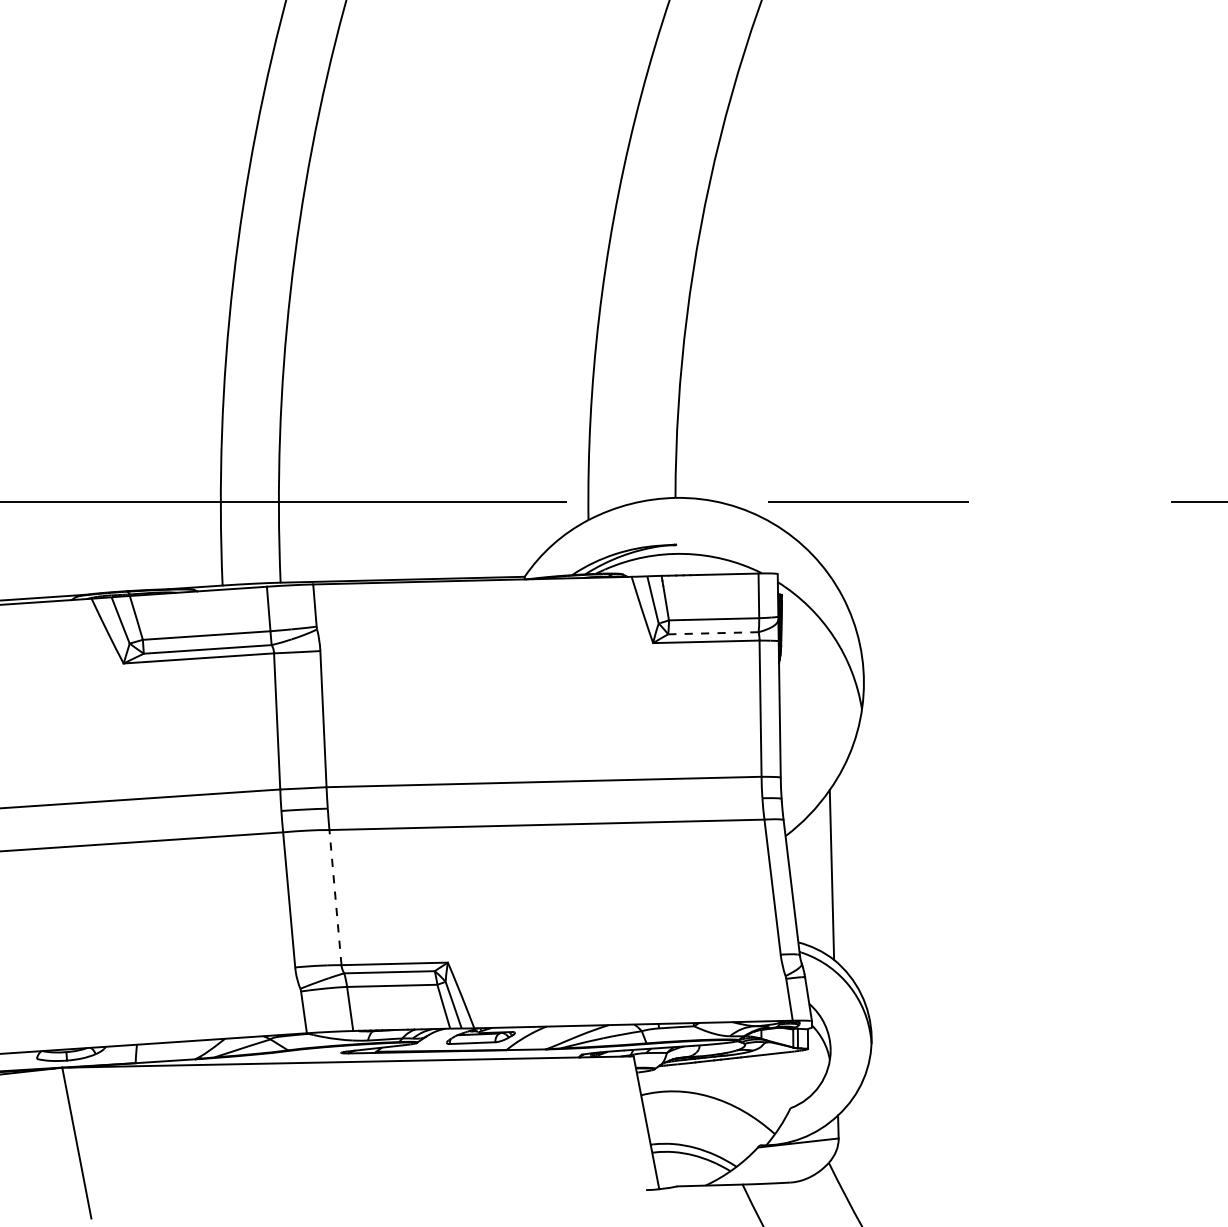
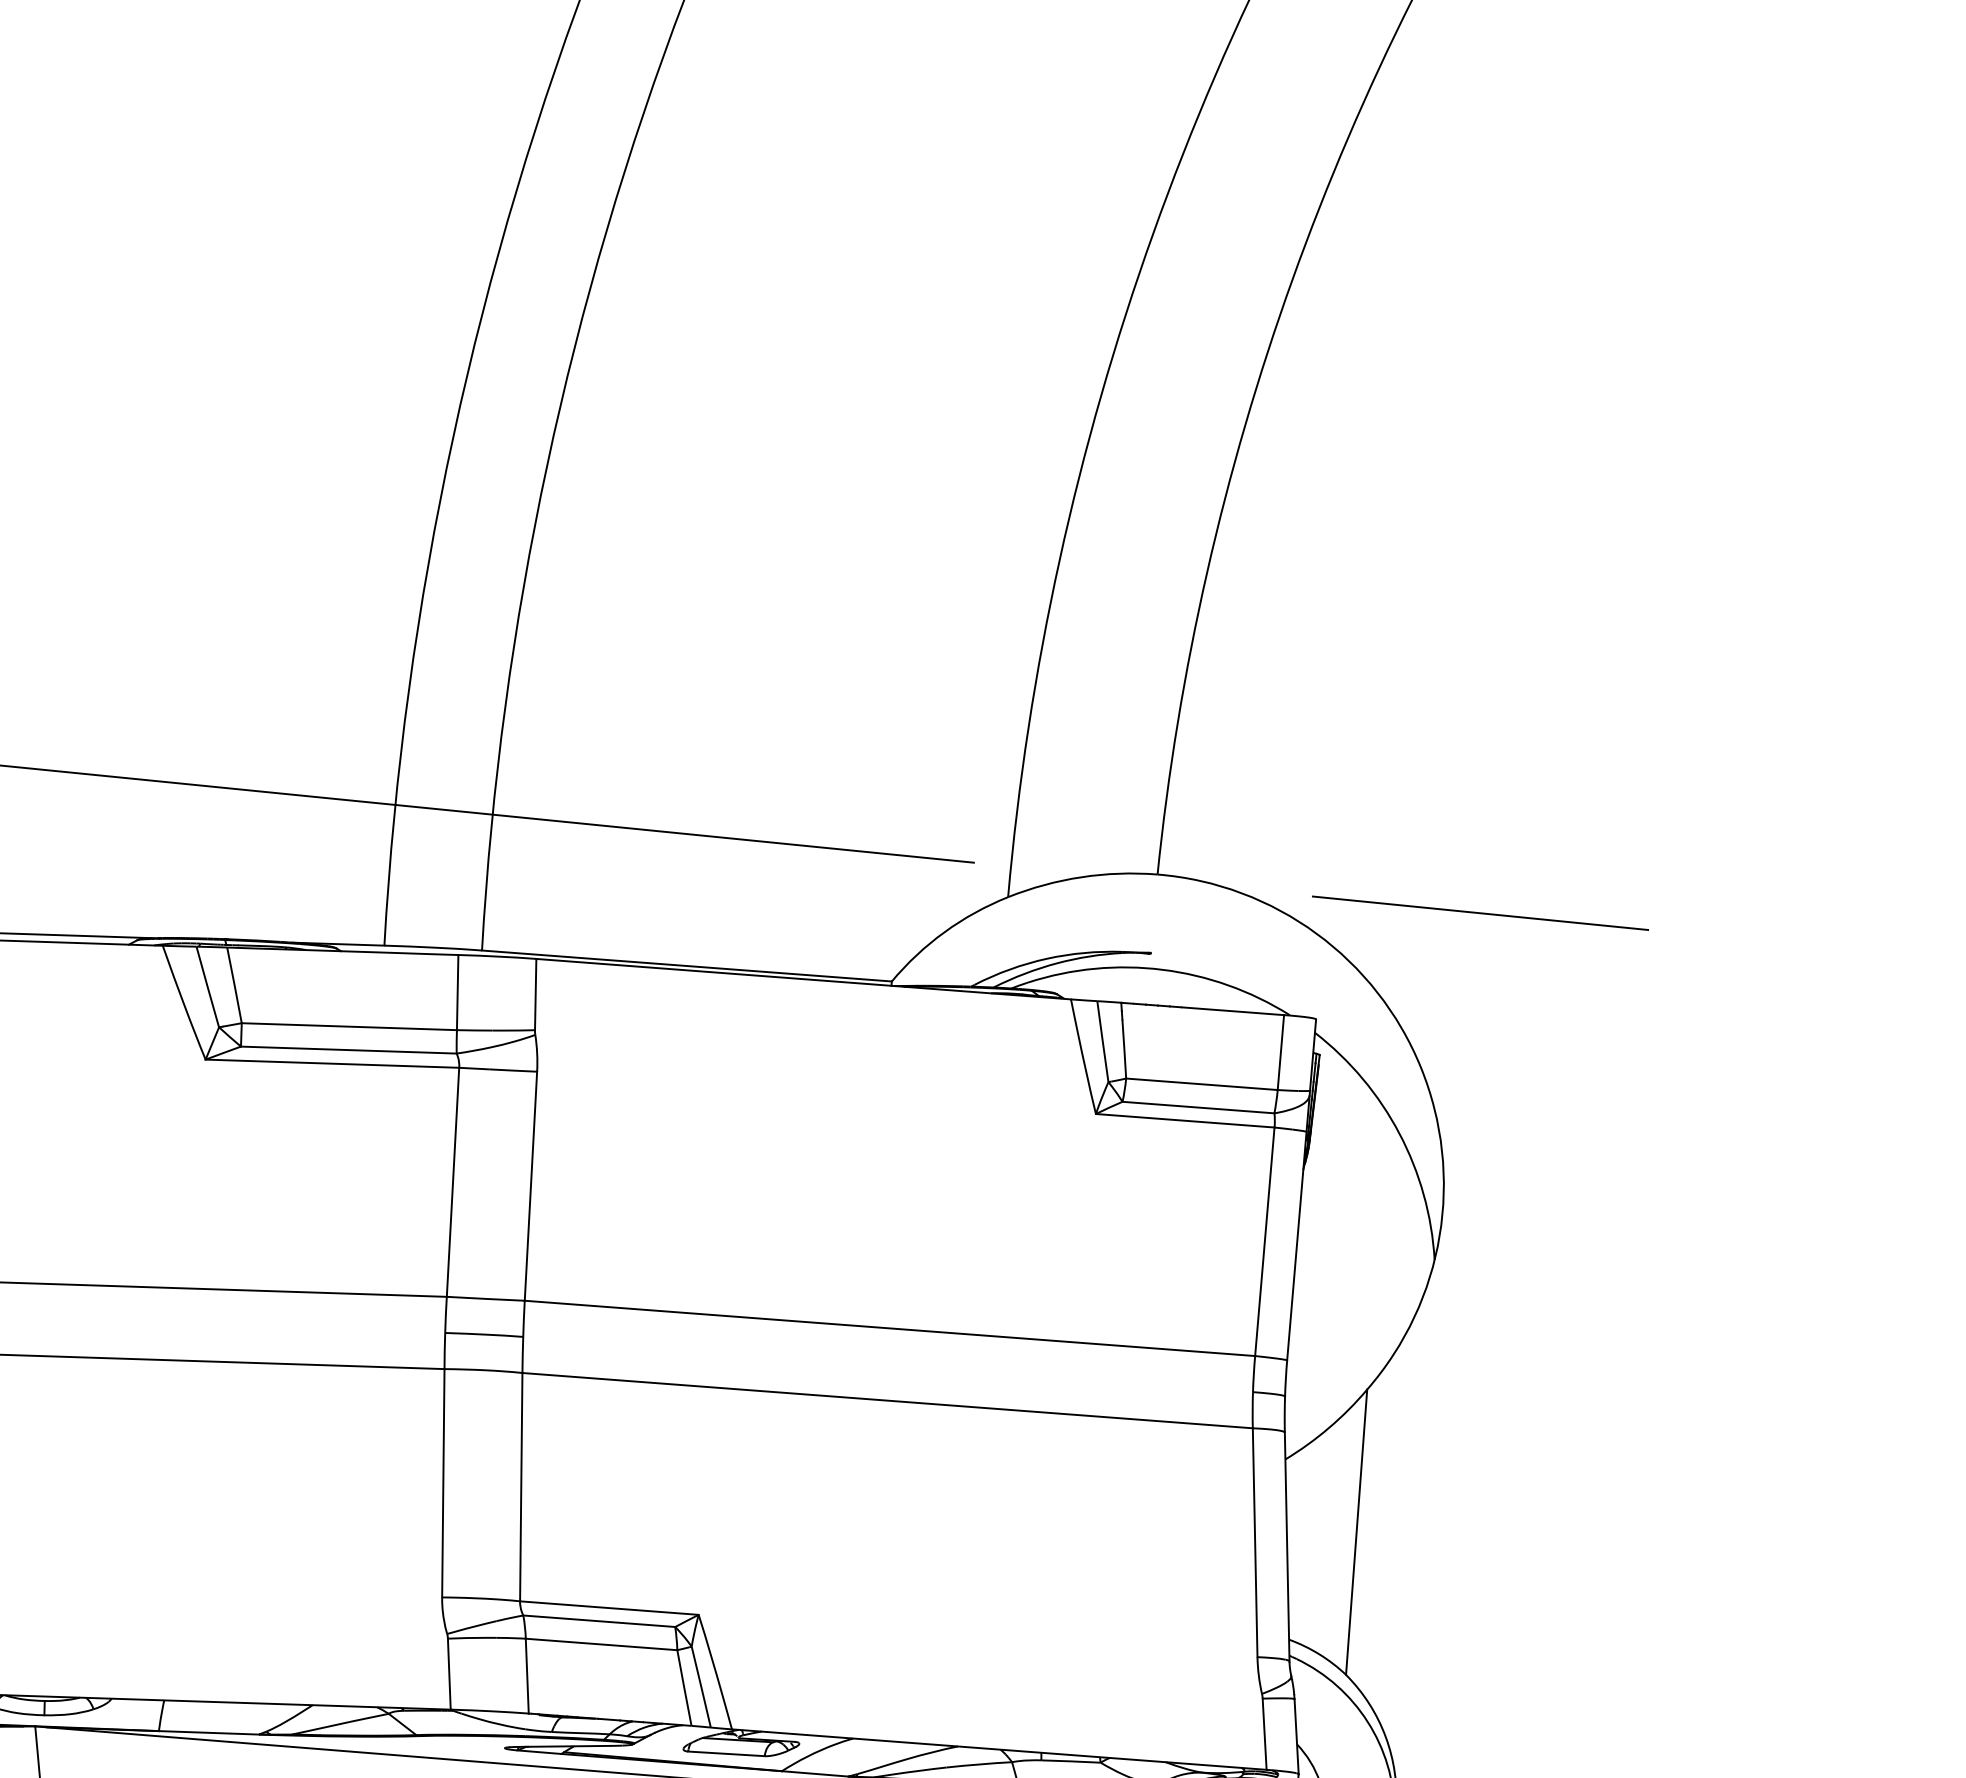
line: (713, 633) -> (1198, 1107), dashed -> solid
line: (335, 897) -> (521, 1486), dashed -> solid

